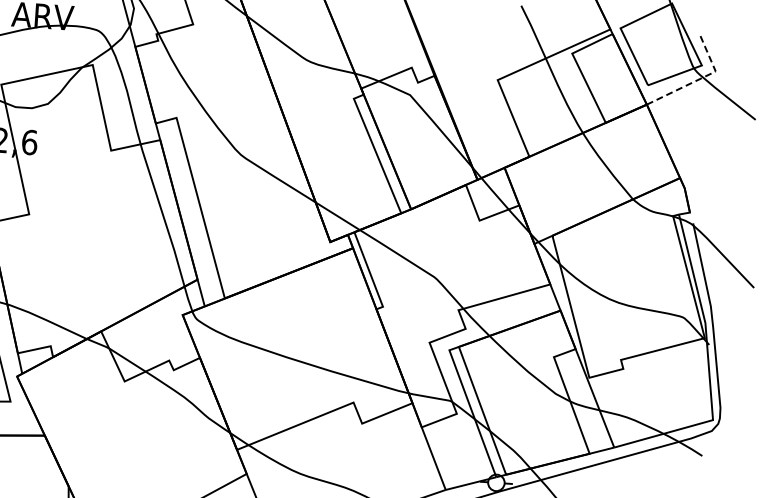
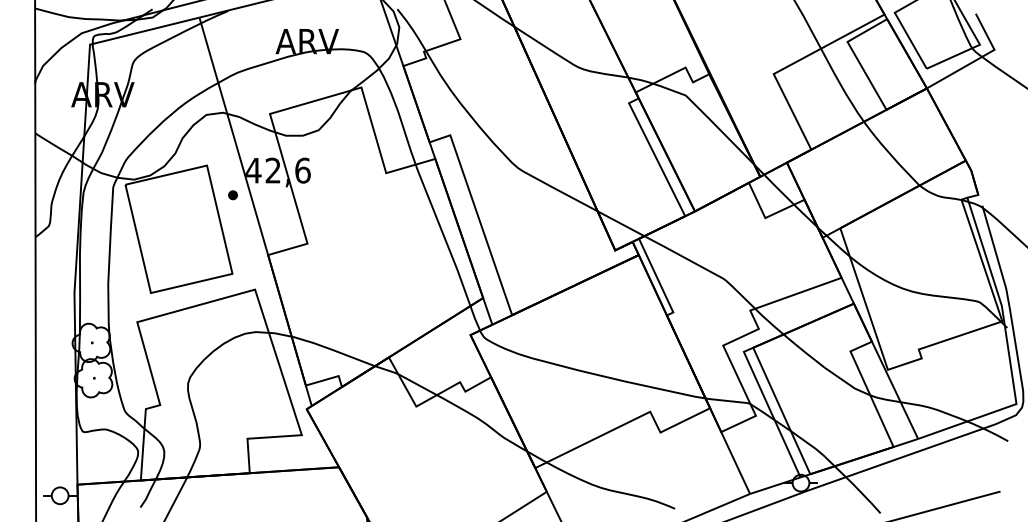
line: (699, 78) -> (978, 58), dashed -> solid

